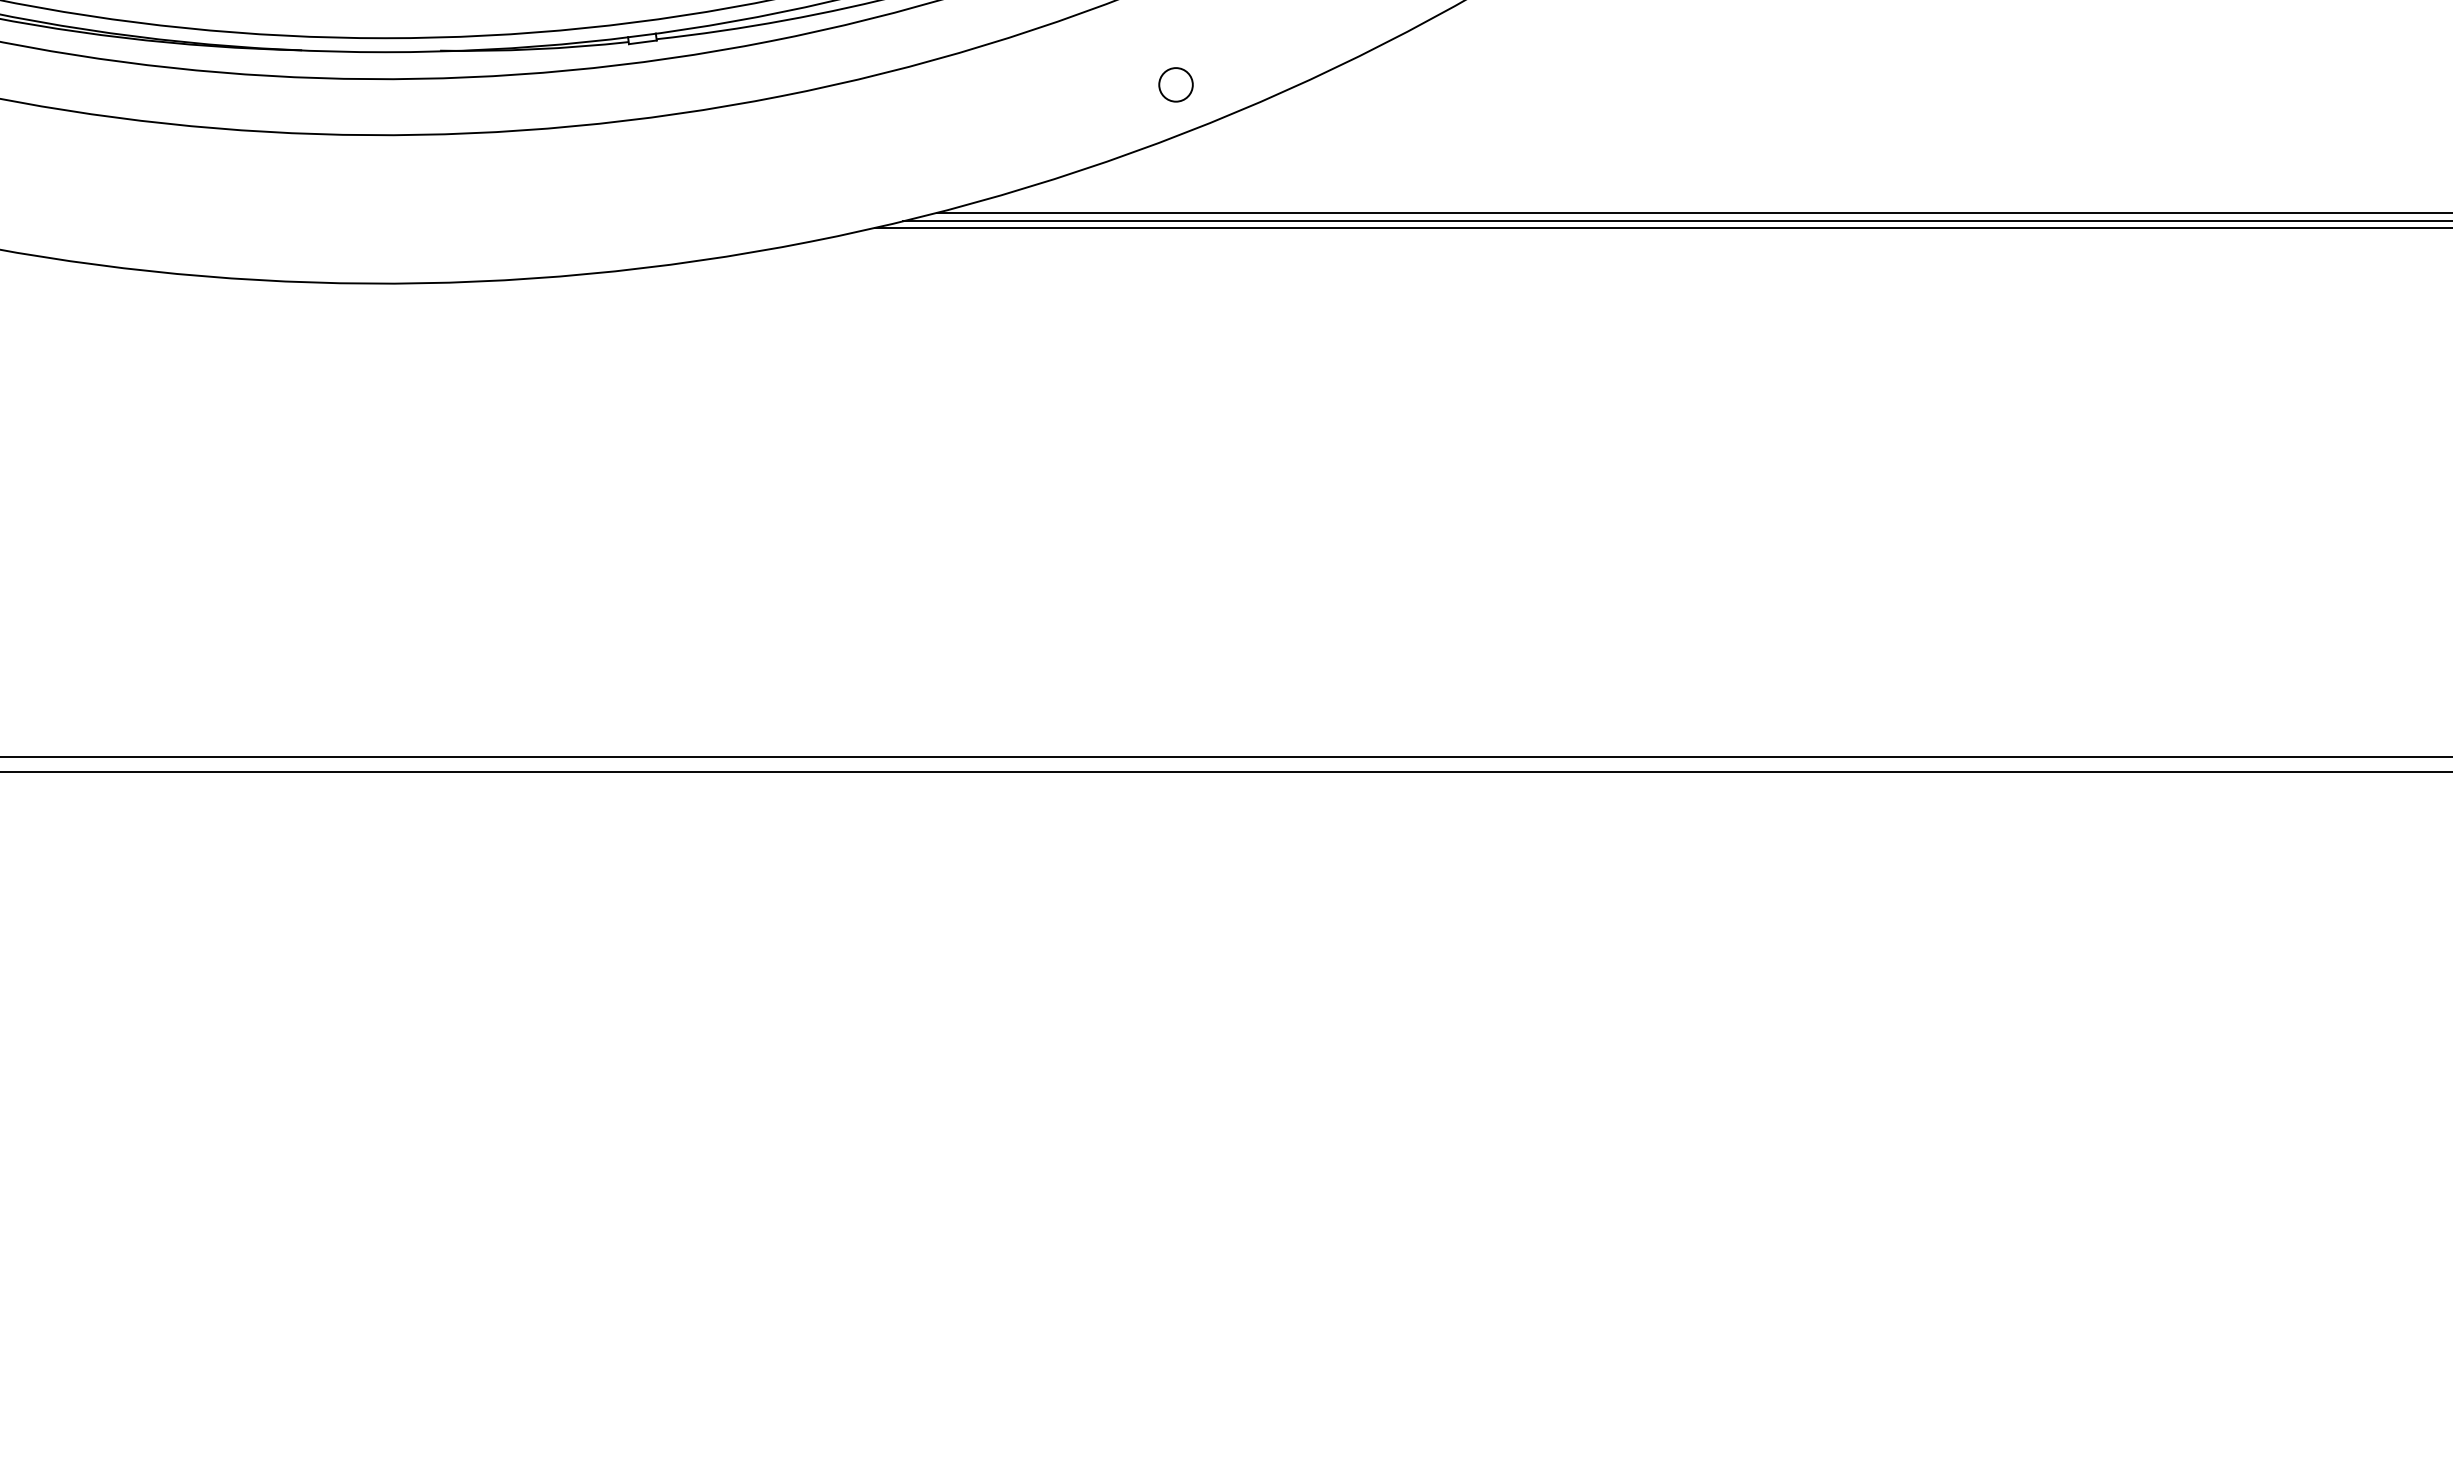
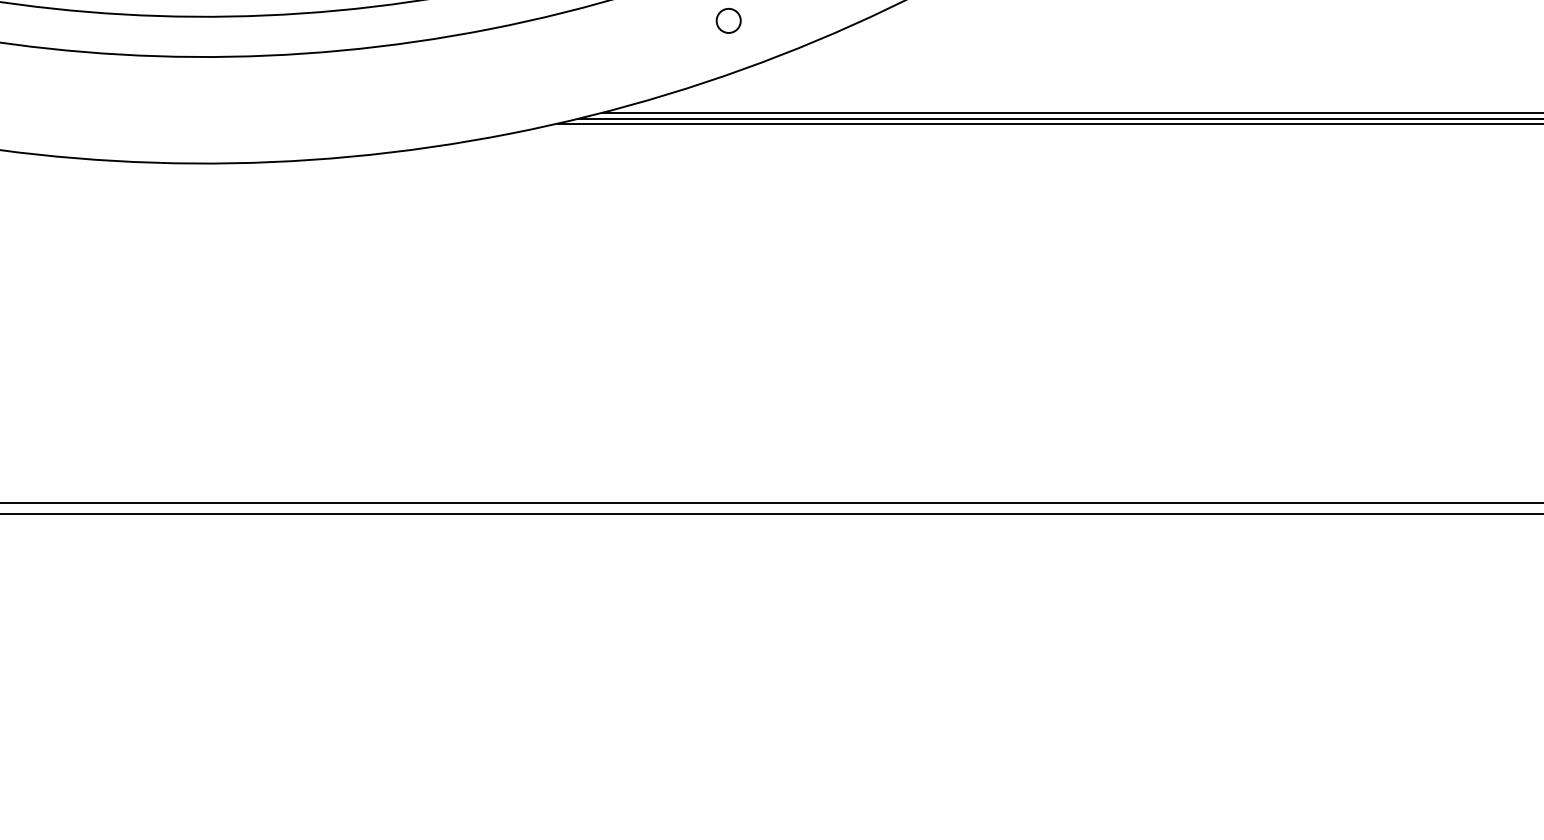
circle: (1175, 84) -> (728, 20), moved

